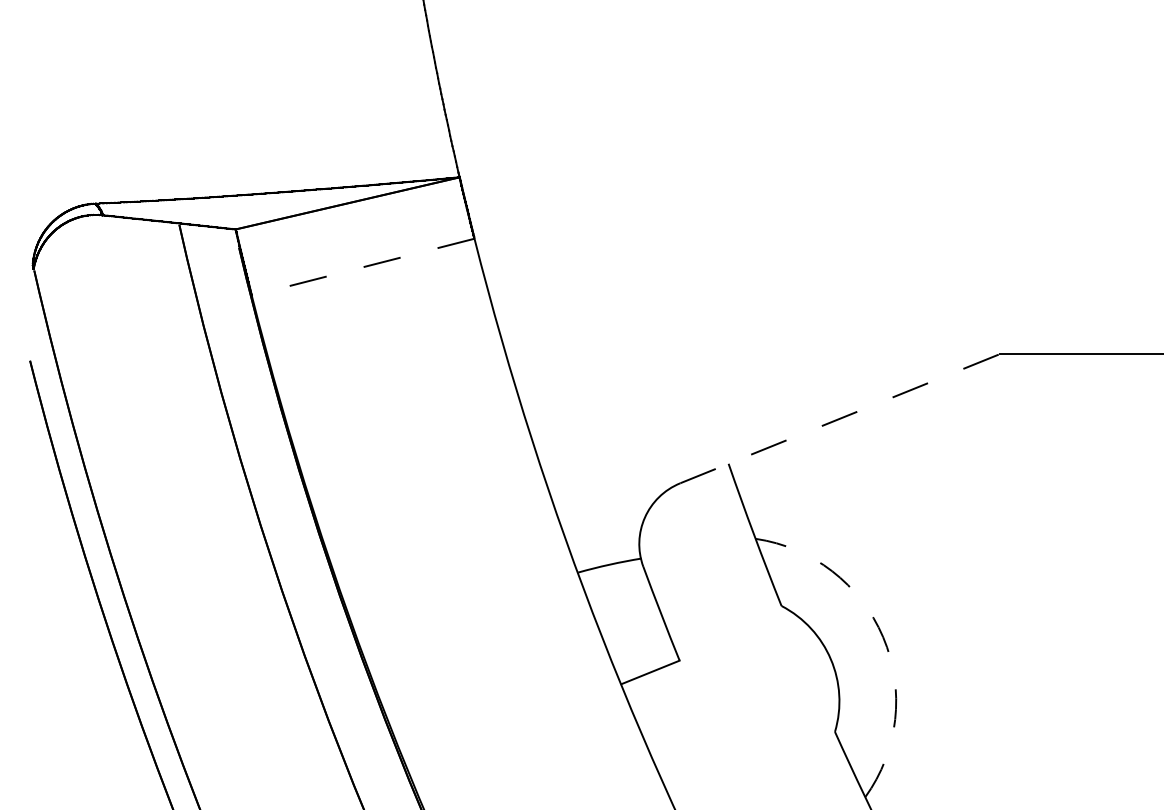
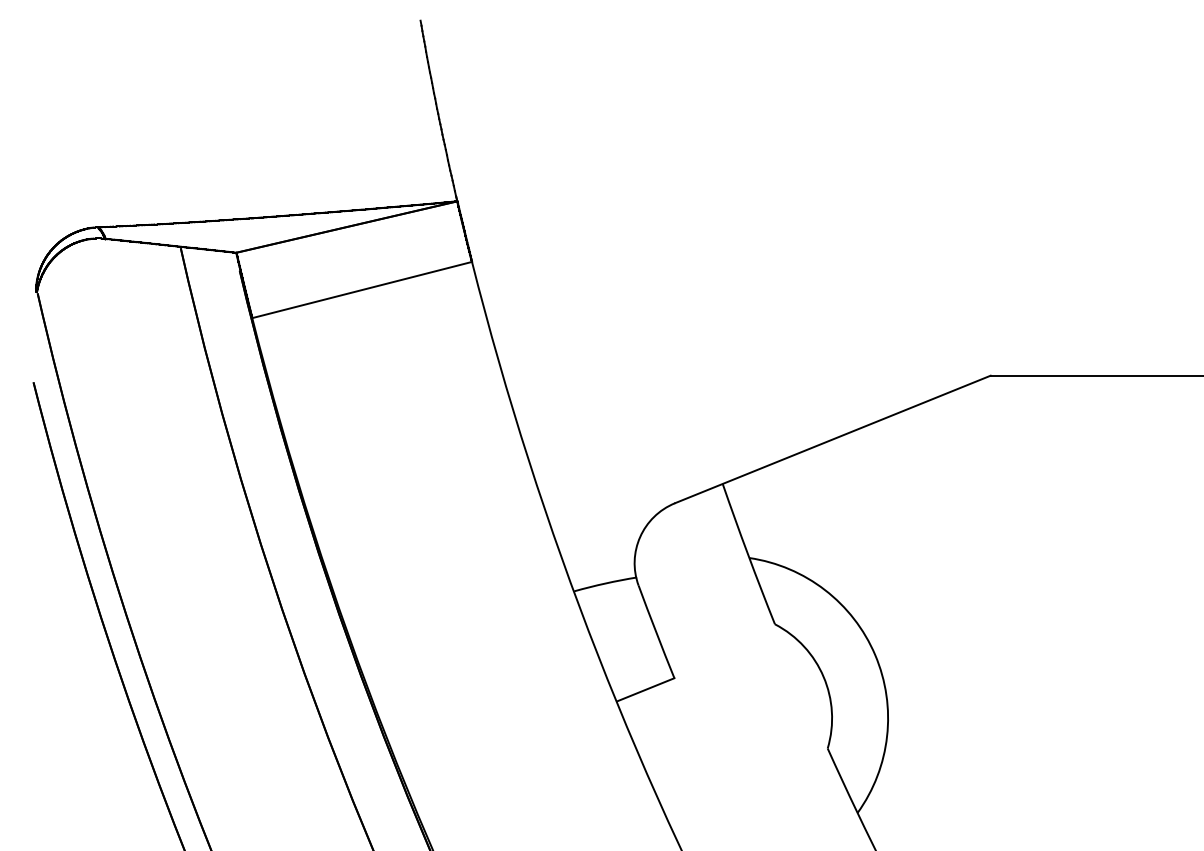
line: (362, 267) -> (361, 290), dashed -> solid
line: (840, 418) -> (833, 439), dashed -> solid
arc: (883, 637) -> (875, 655), dashed -> solid

